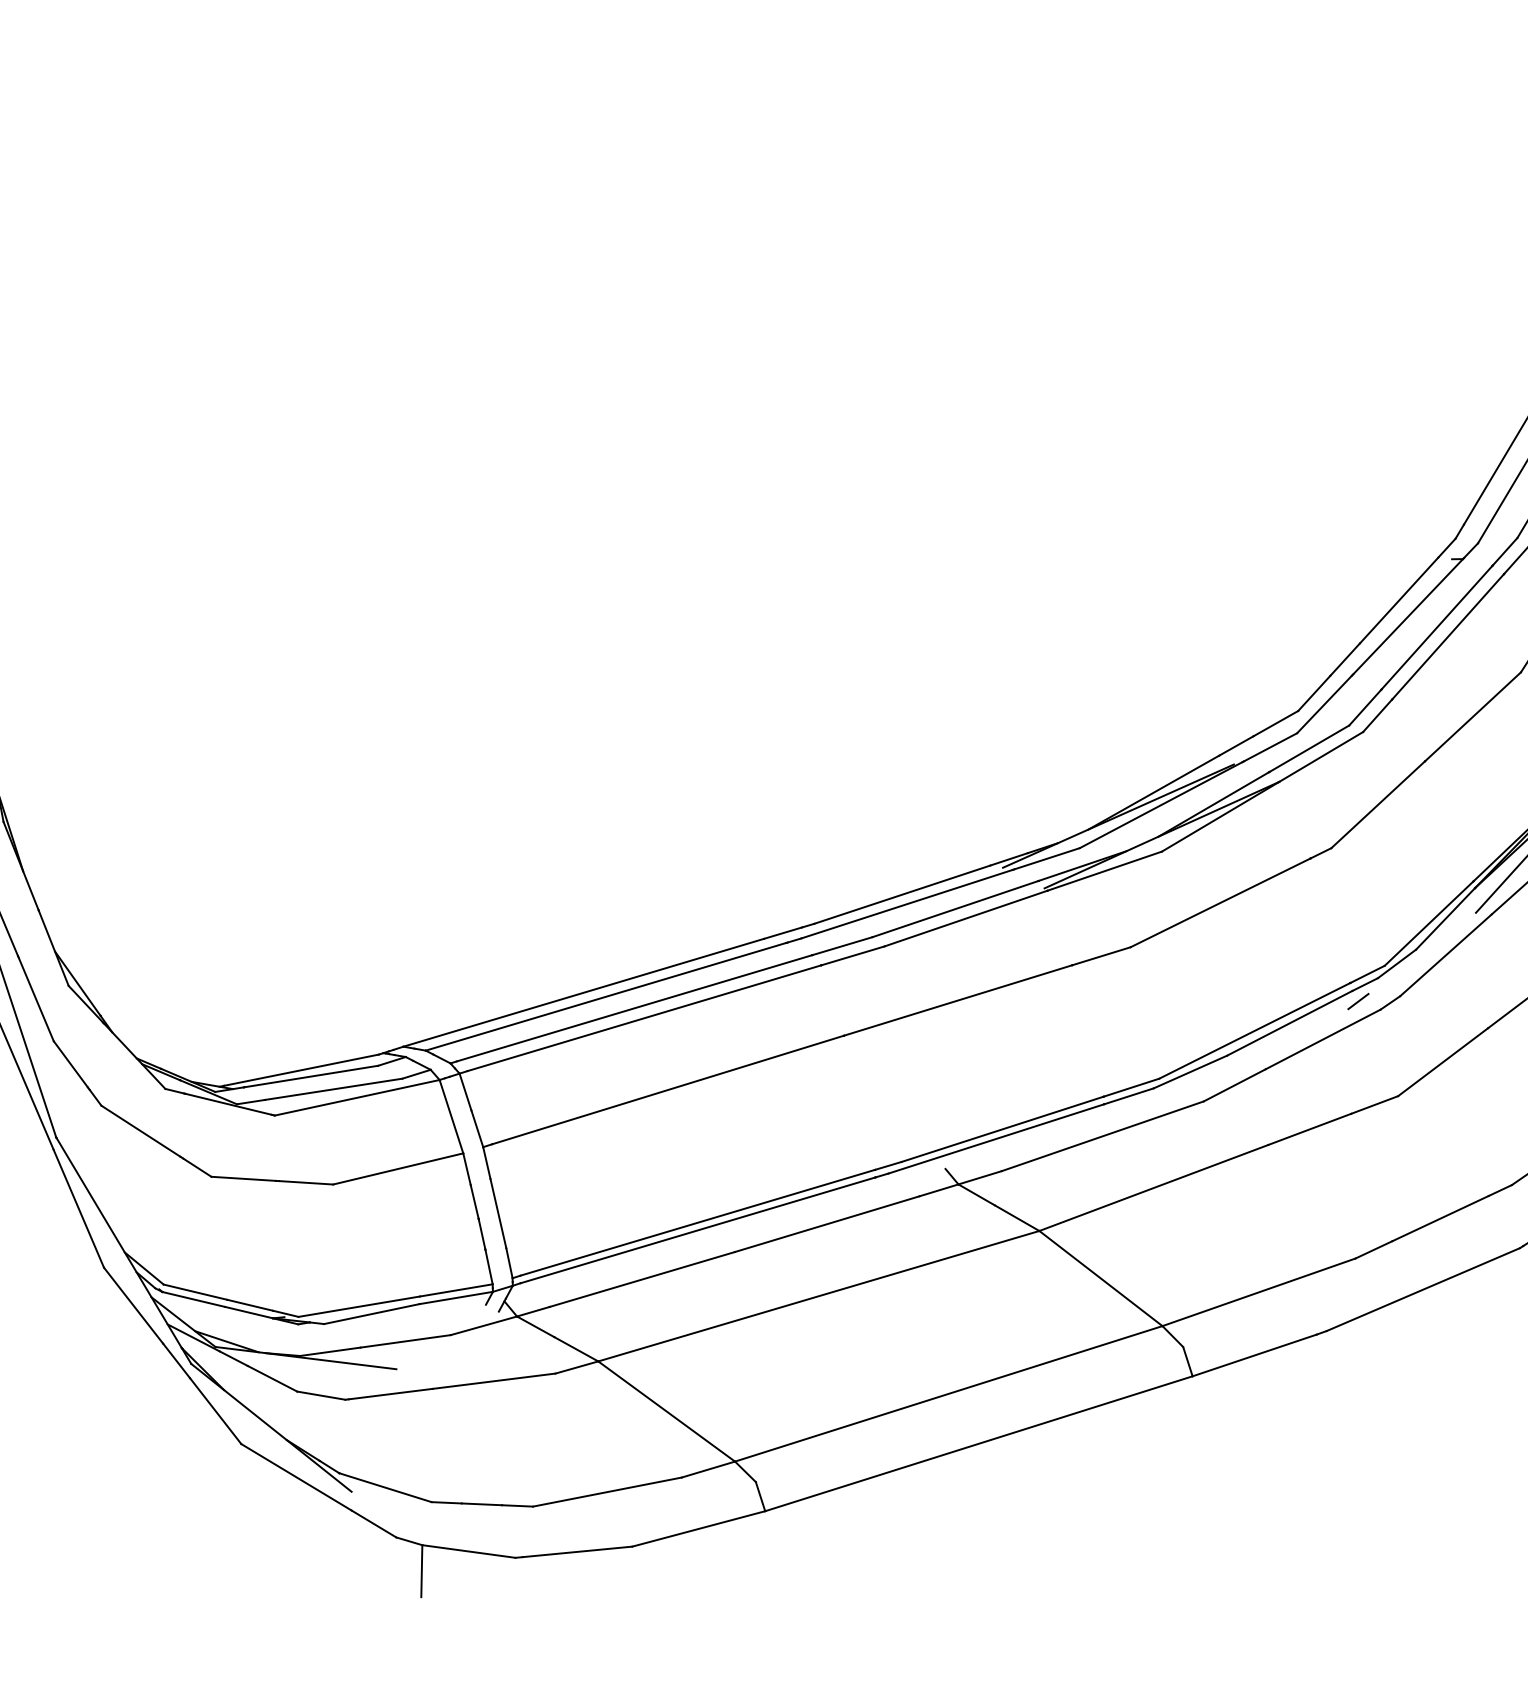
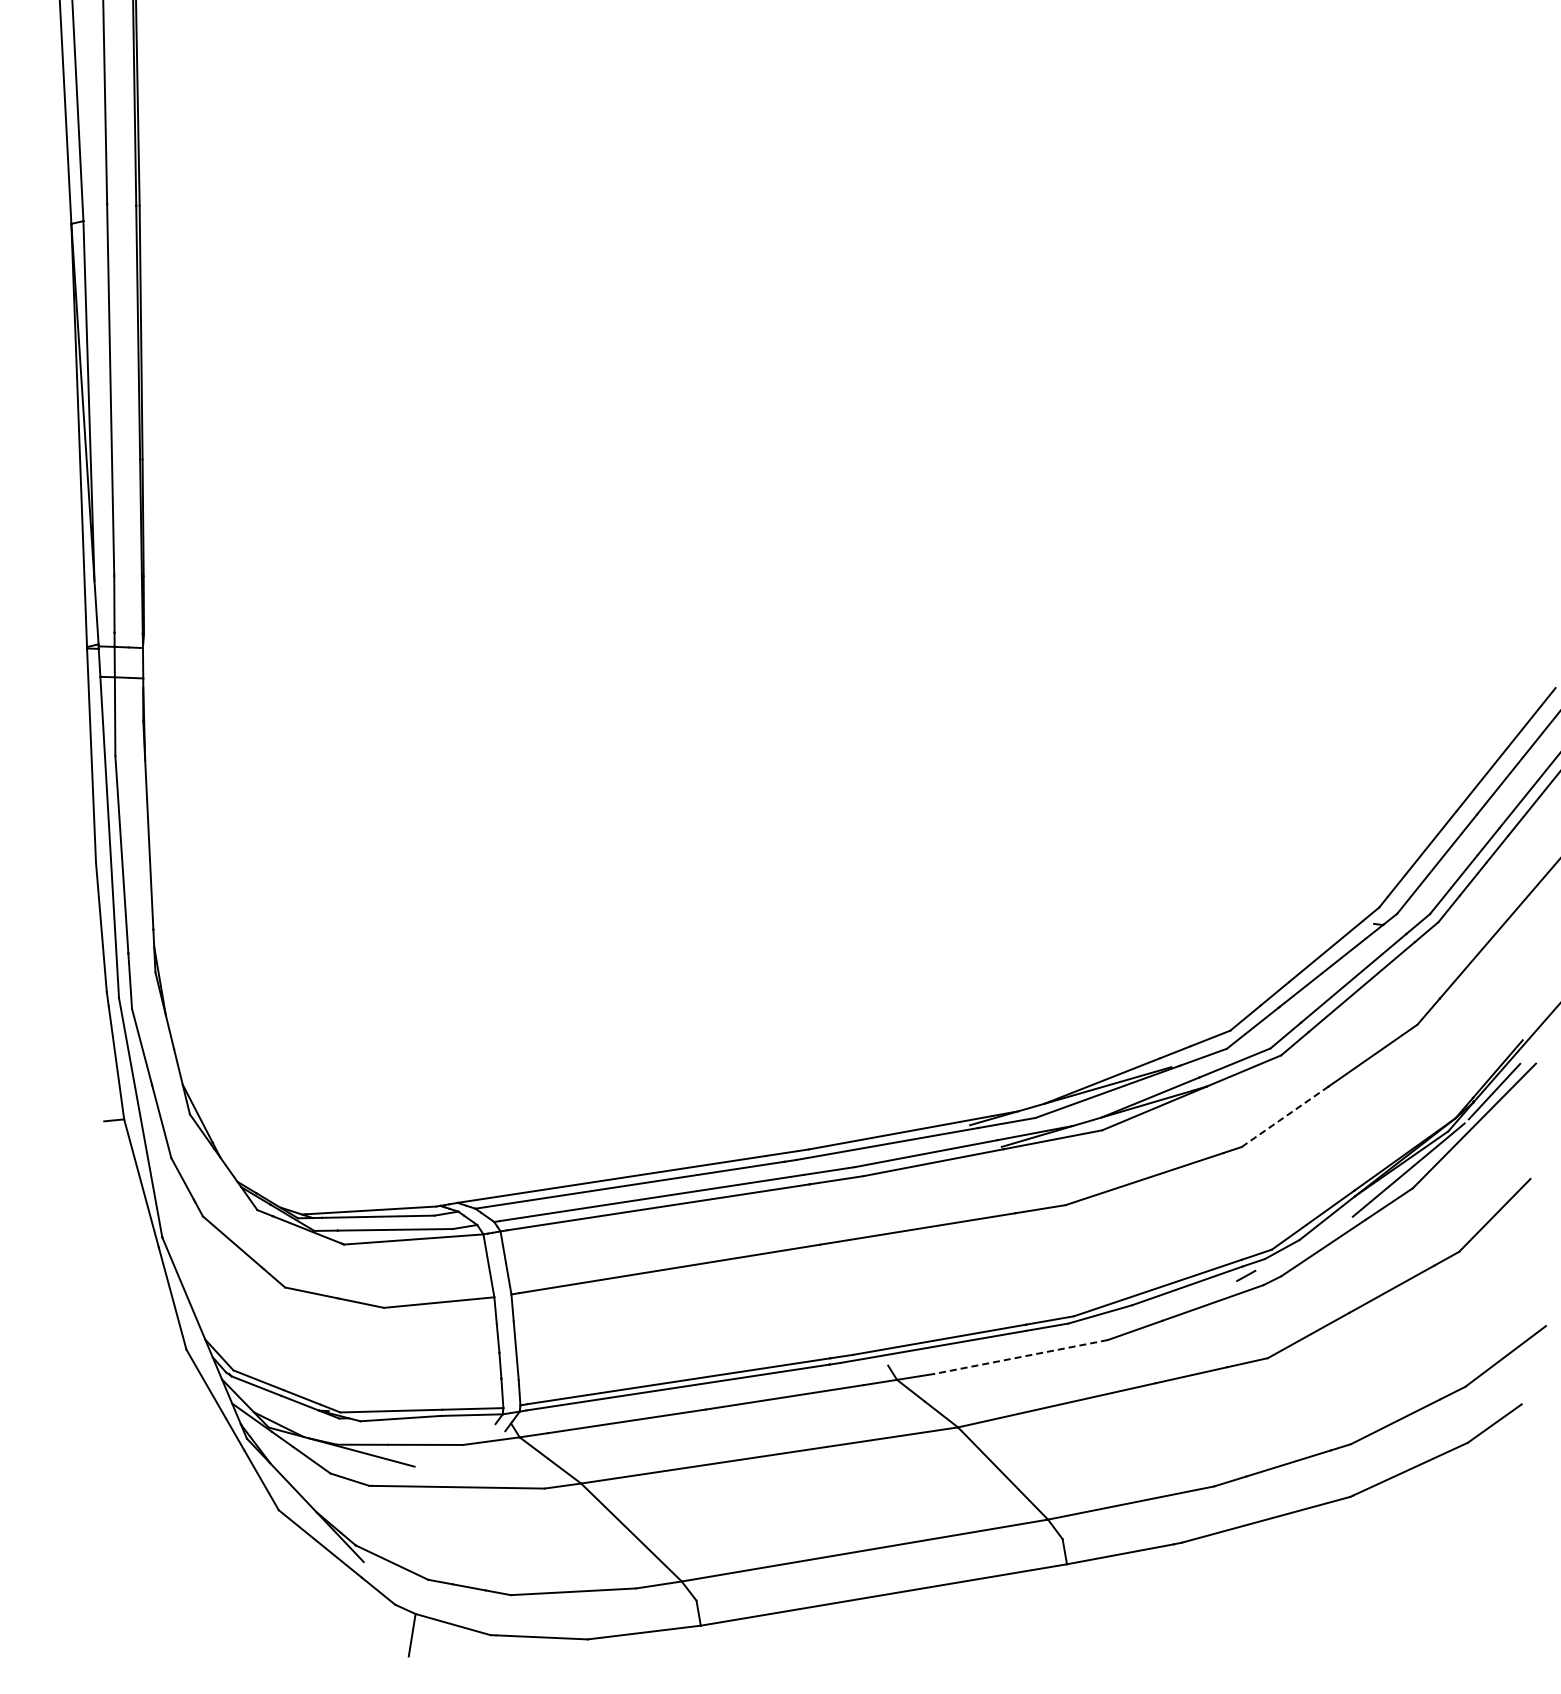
line: (1378, 804) -> (1285, 1116), solid -> dashed
line: (1102, 1136) -> (1020, 1357), solid -> dashed

